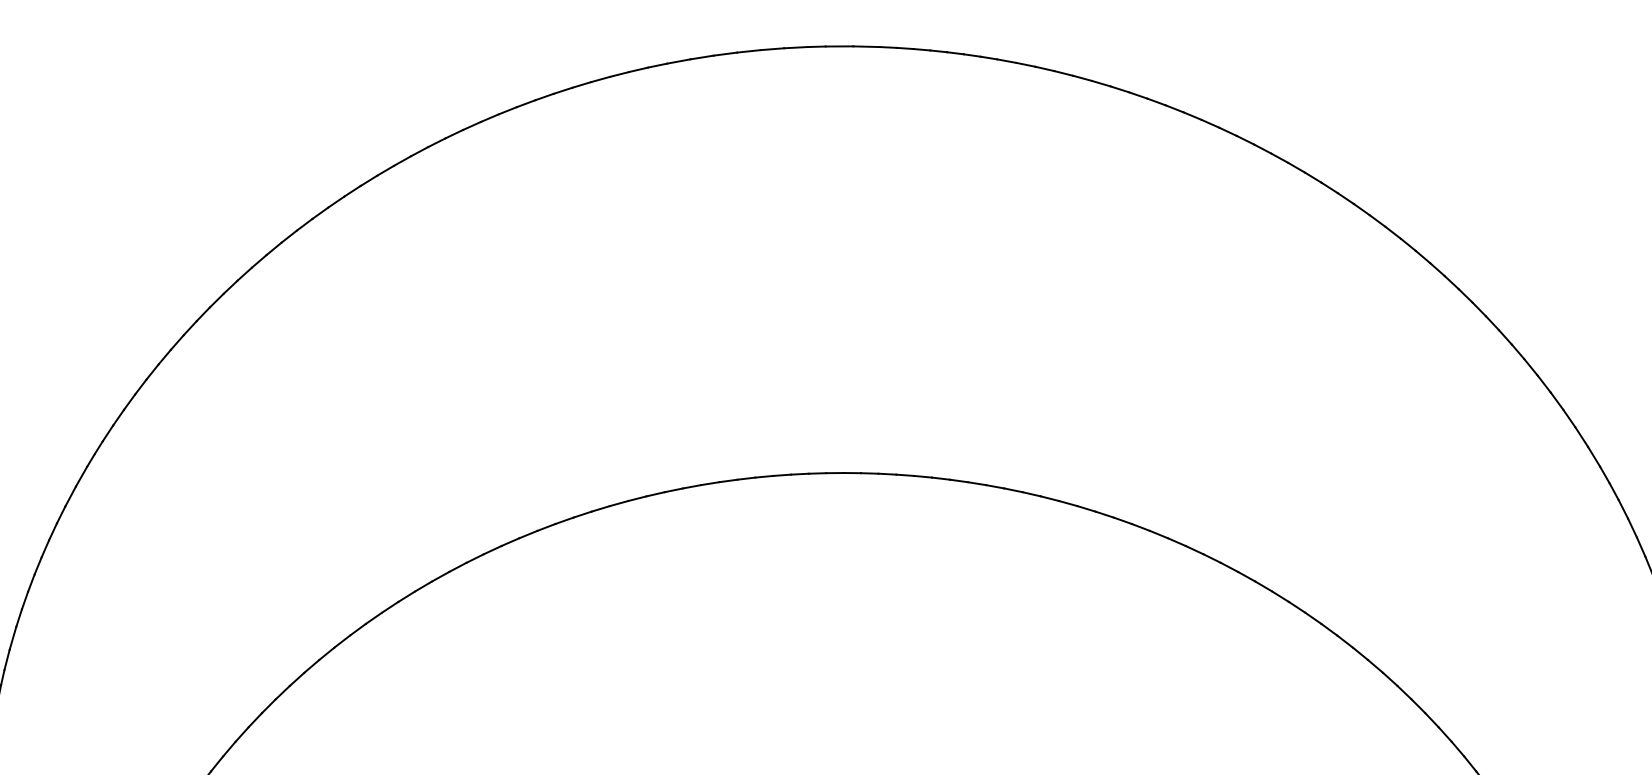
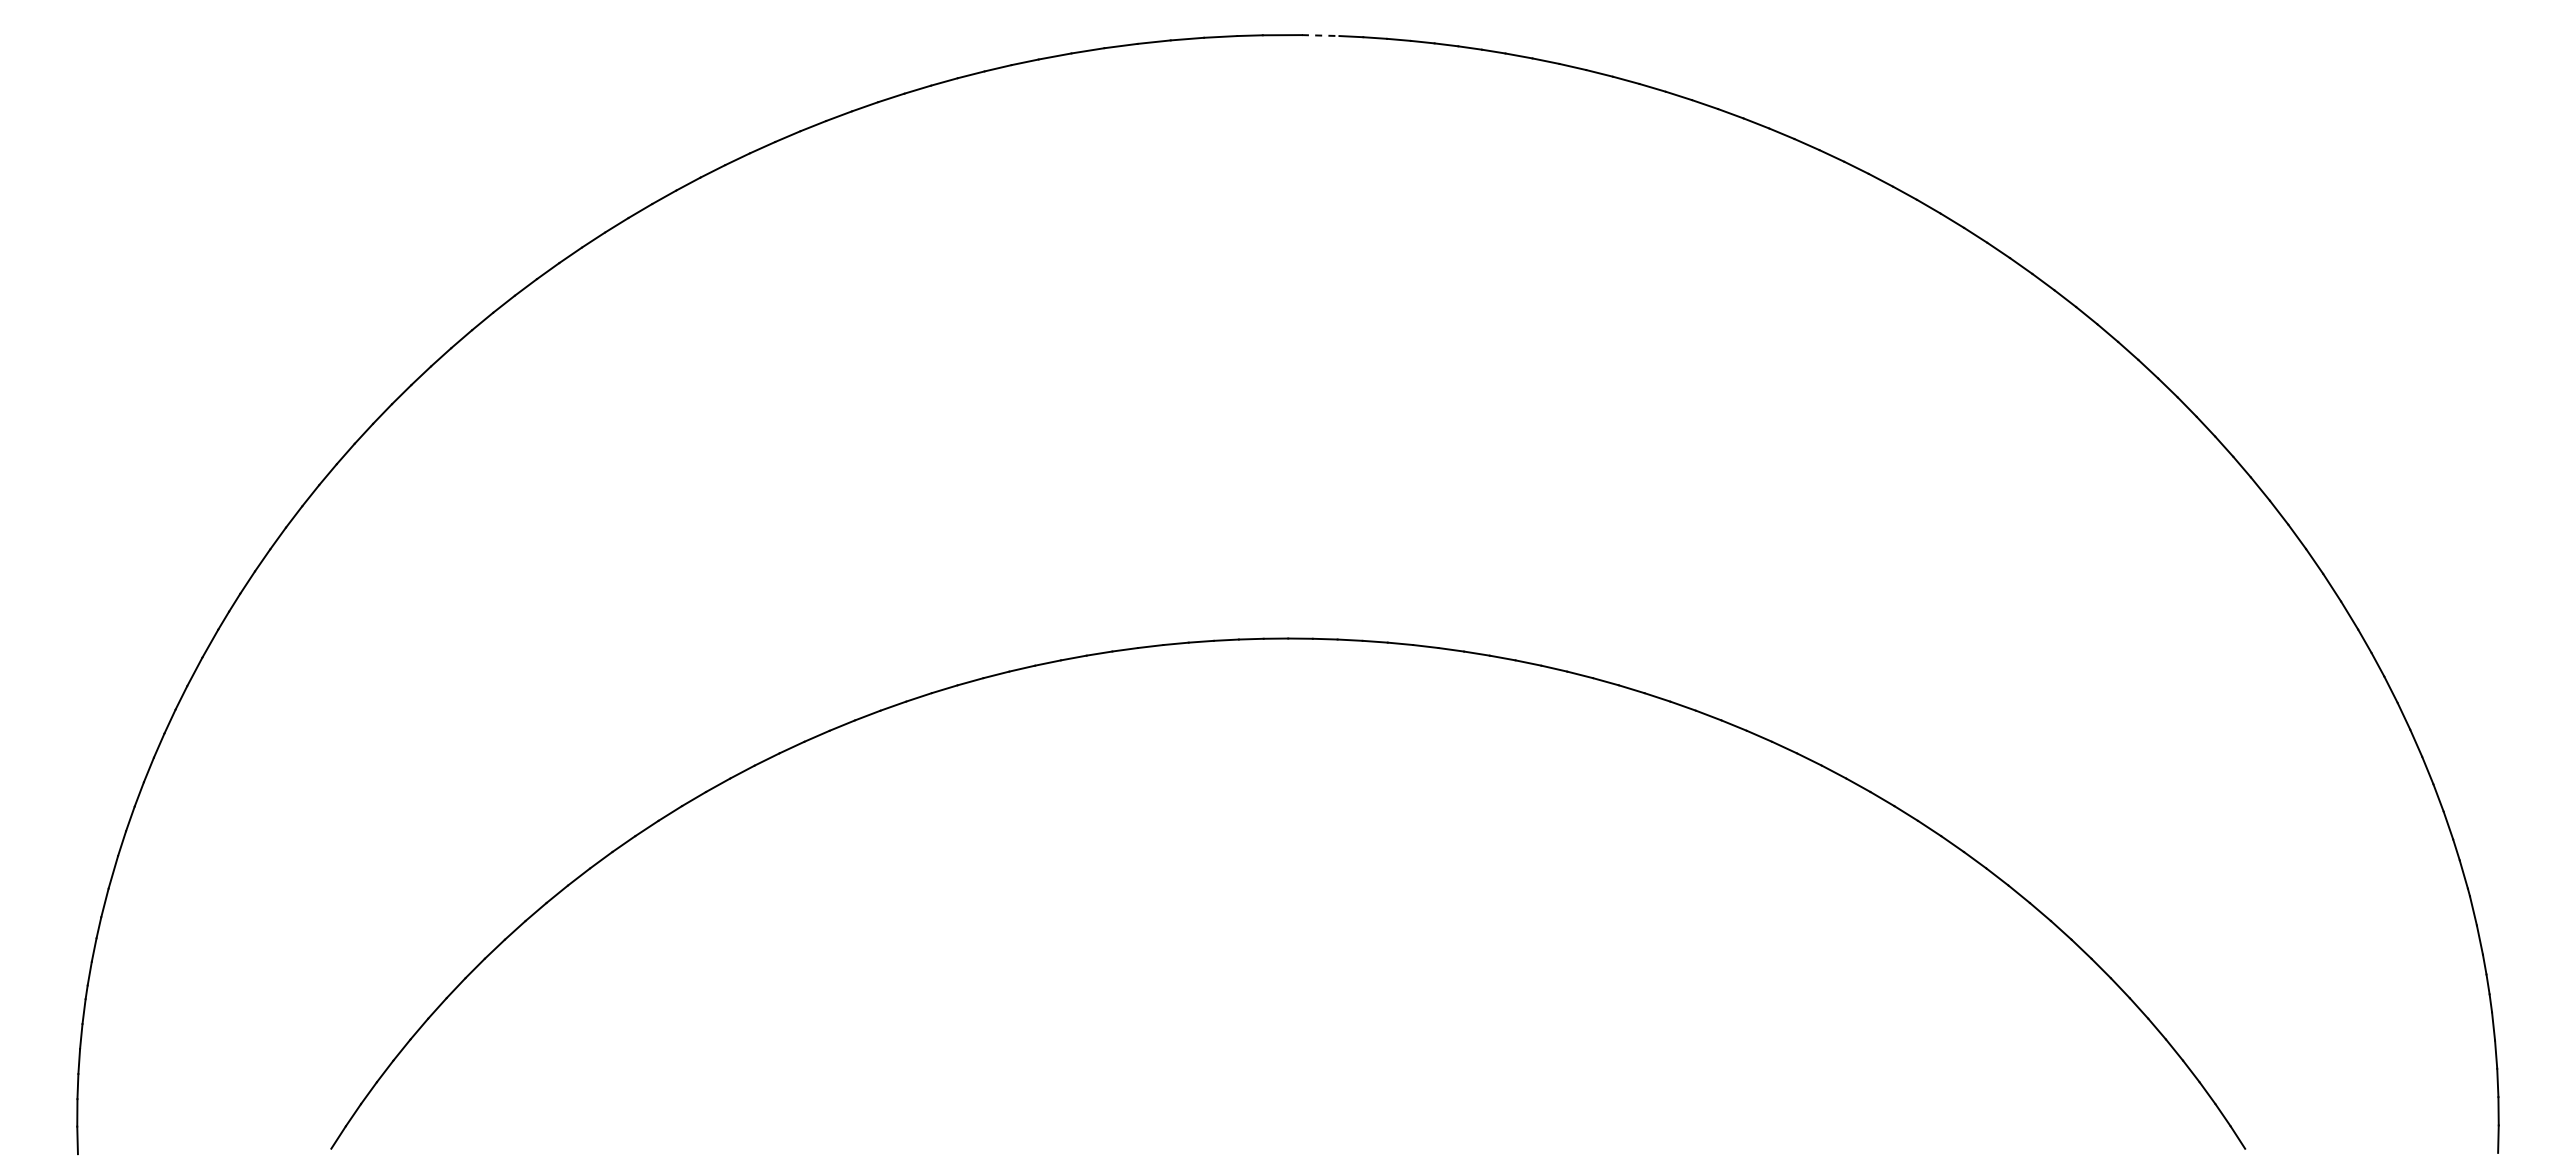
line: (866, 46) -> (1320, 35), solid -> dashed

